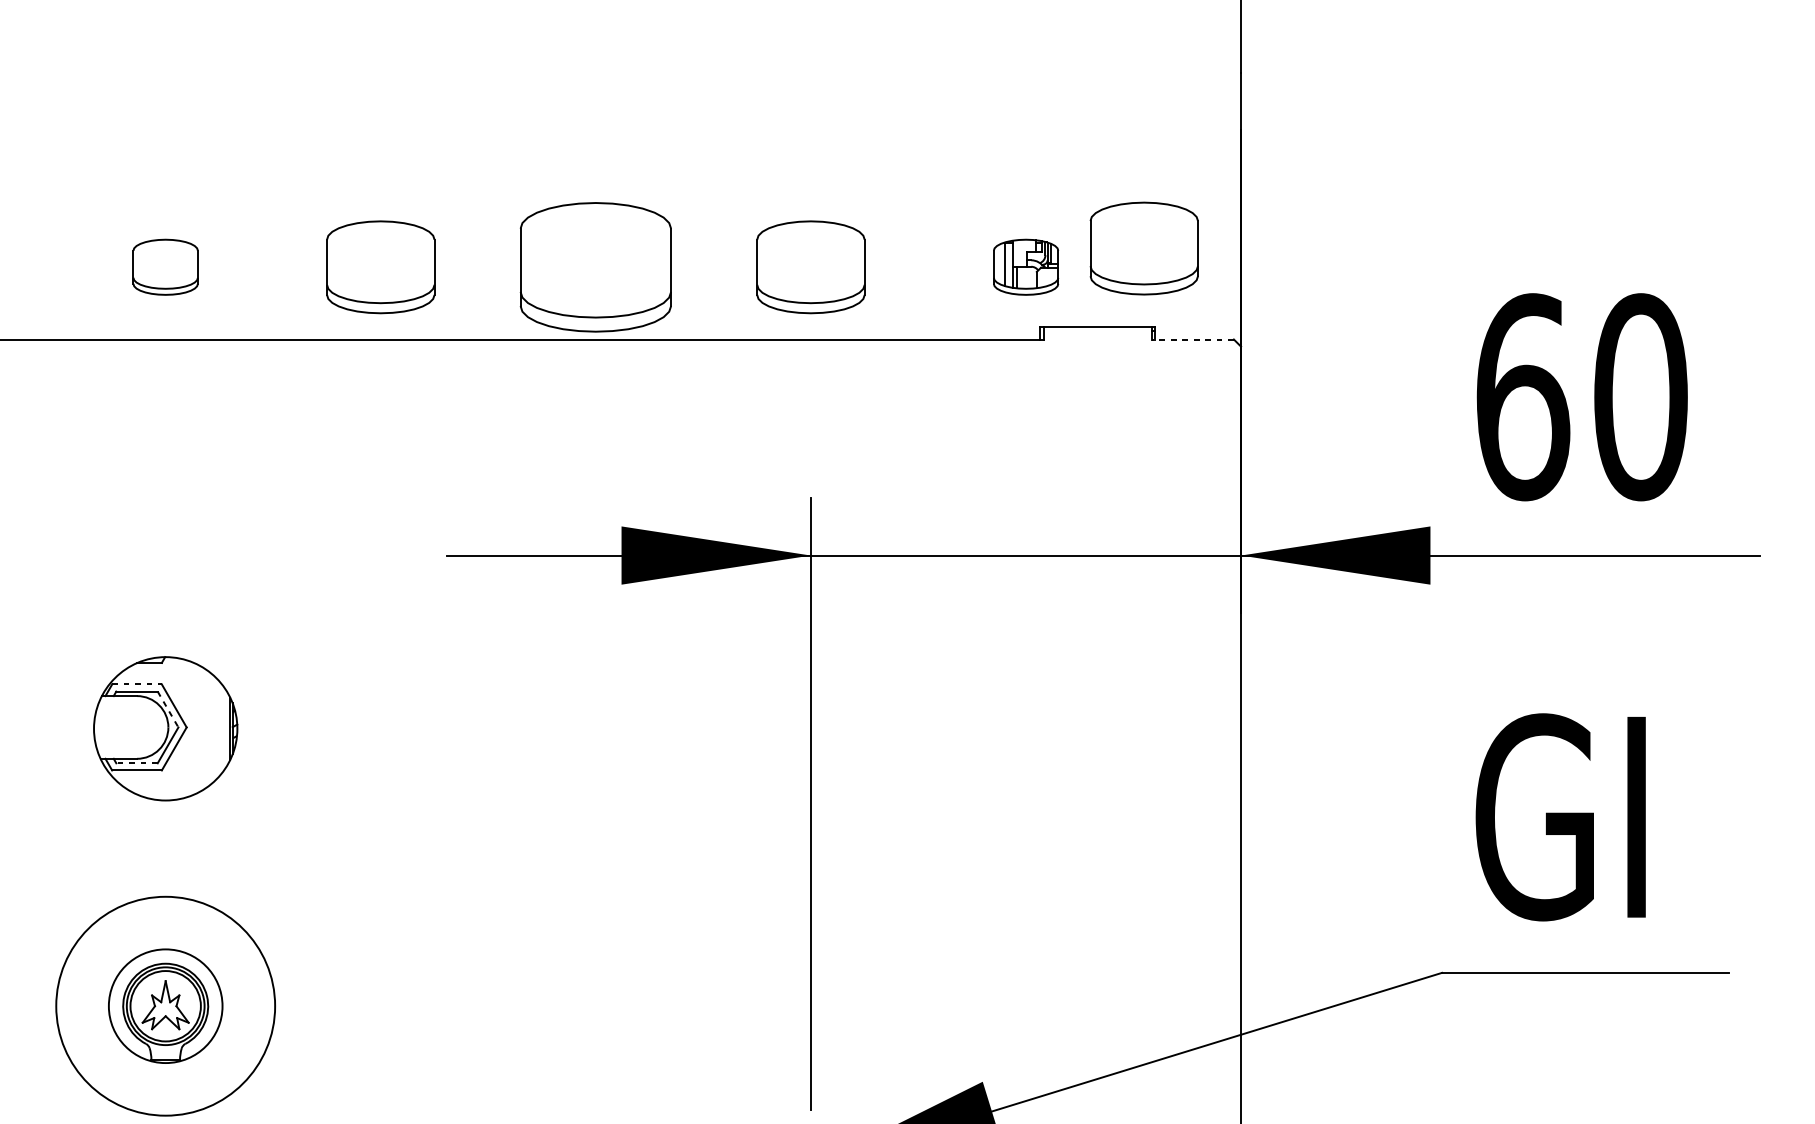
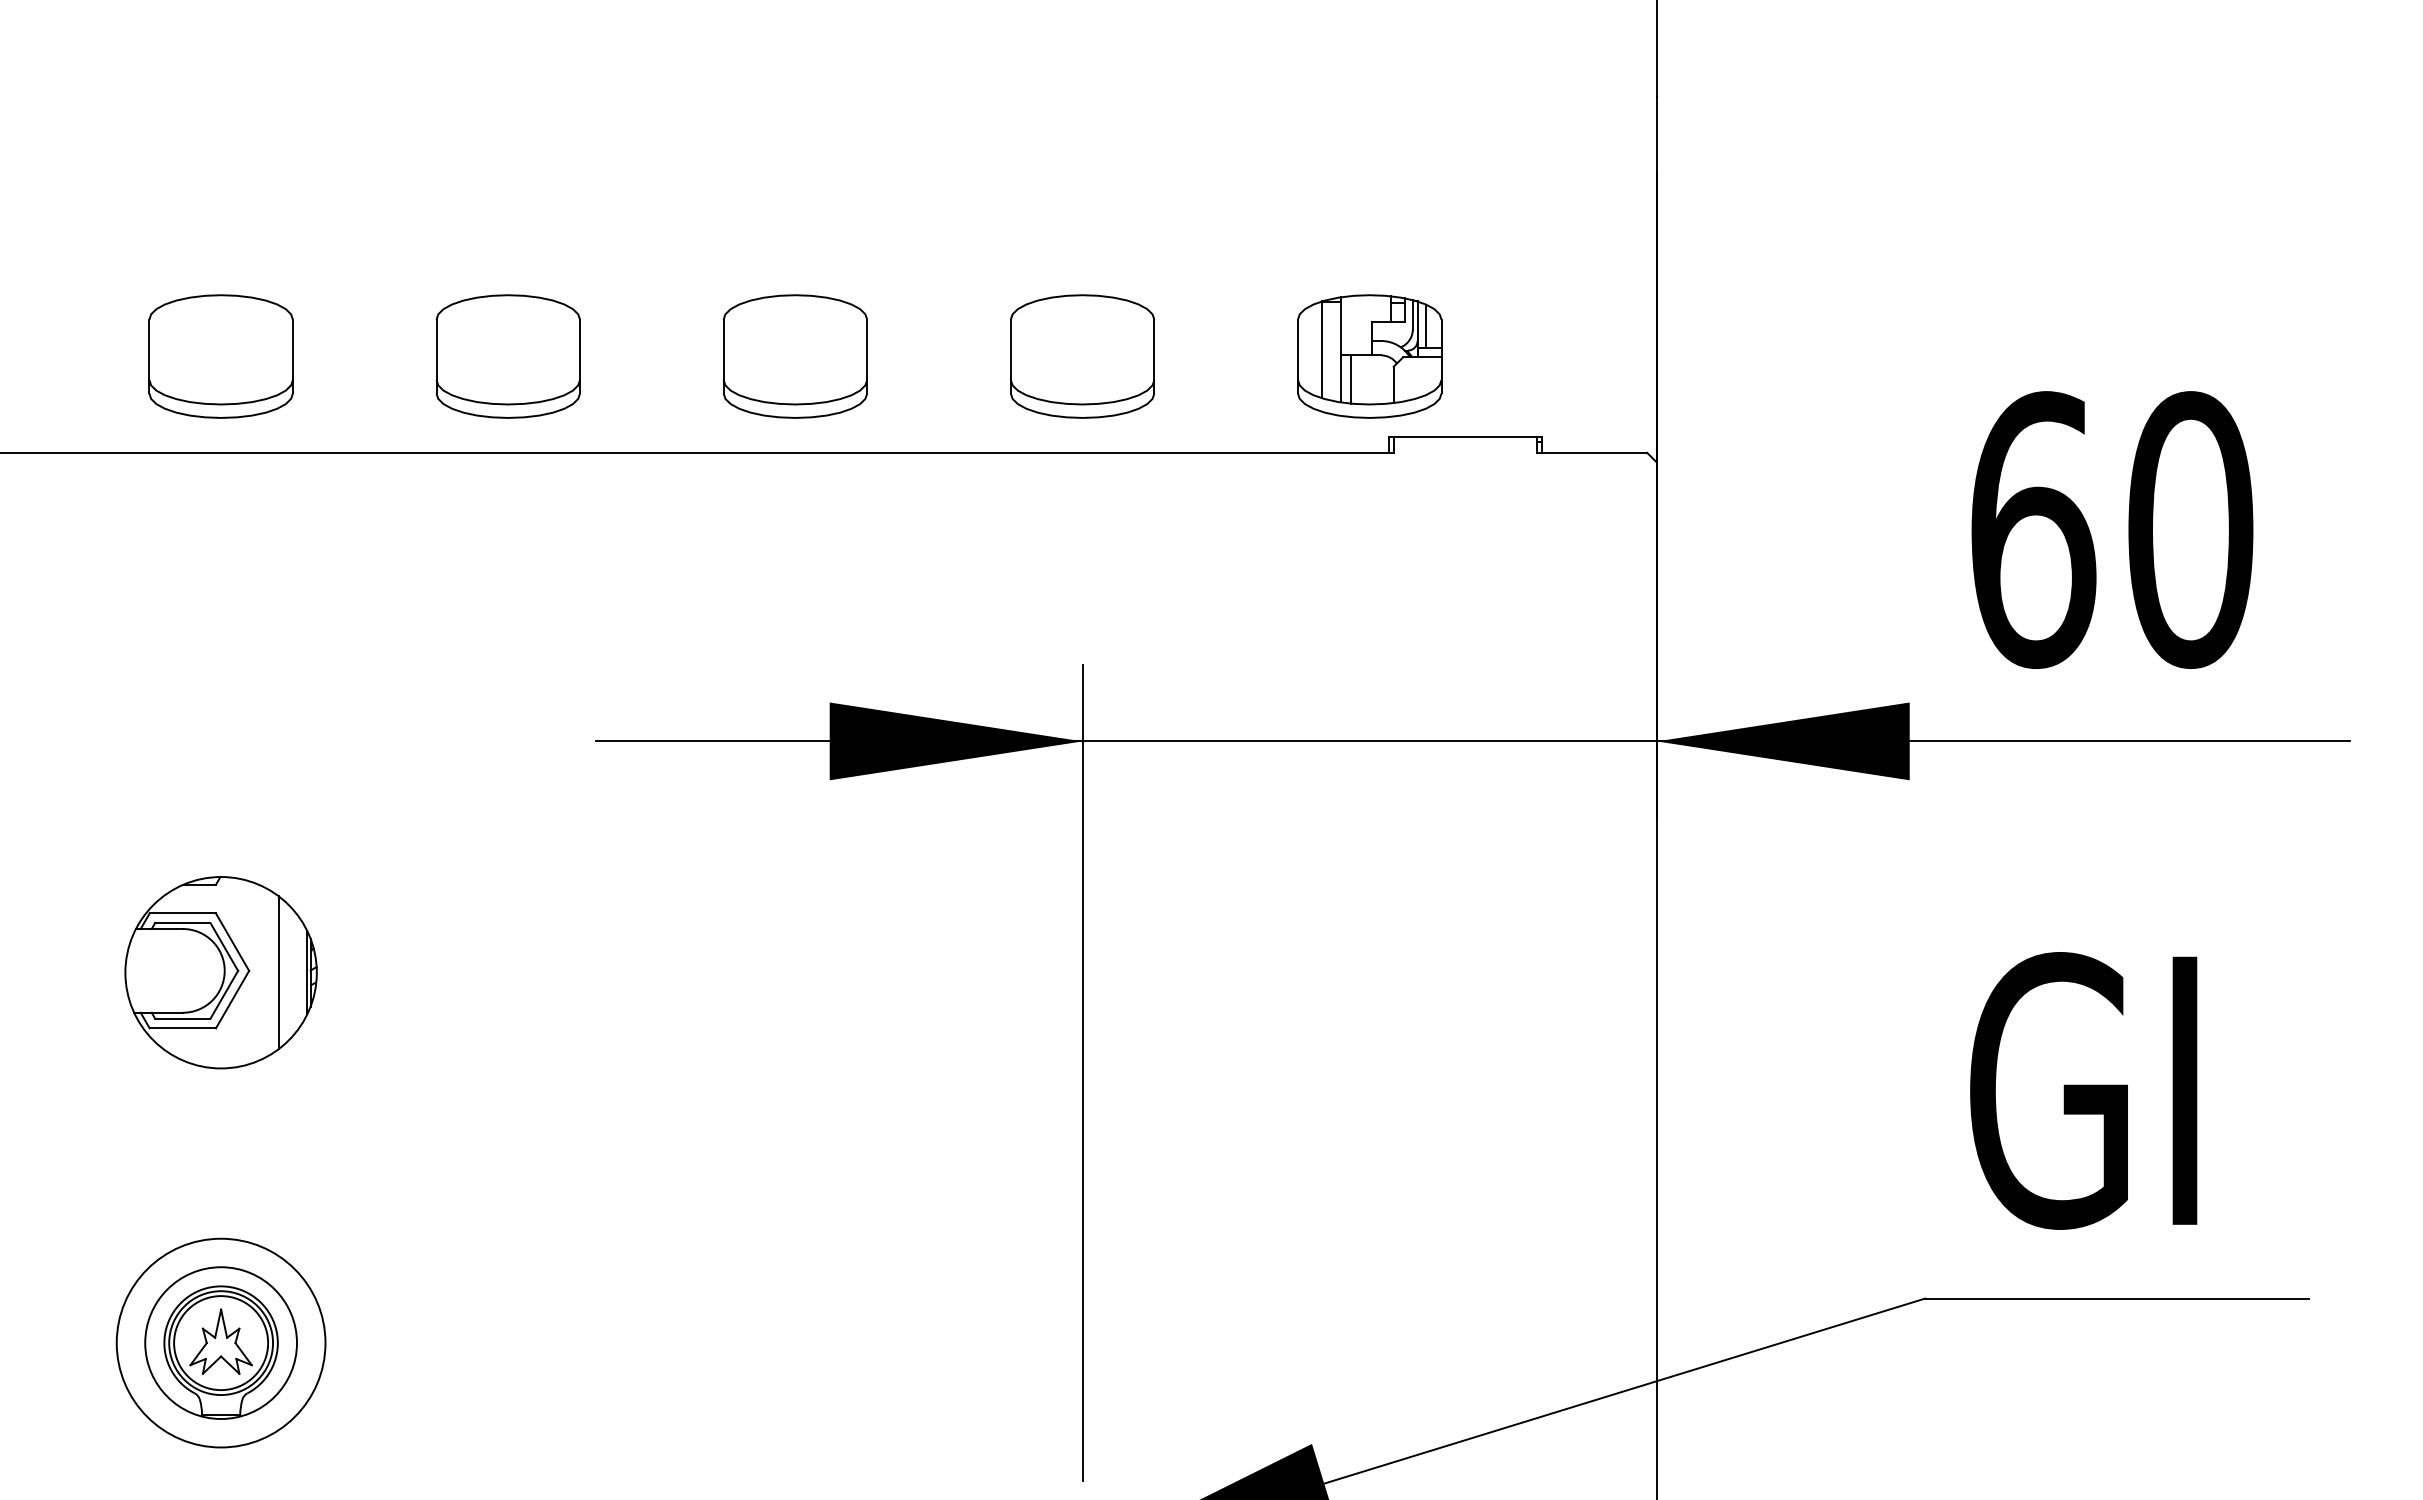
part: (1144, 248) -> (1527, 331), removed
part: (165, 267) -> (220, 356), size x1.67
part: (595, 267) -> (795, 356), size x0.71
part: (1025, 267) -> (1369, 356), size x1.67
line: (1192, 339) -> (1591, 452), dashed -> solid
line: (137, 684) -> (183, 913), dashed -> solid
line: (168, 709) -> (224, 946), dashed -> solid
line: (208, 728) -> (278, 972), added
line: (136, 763) -> (182, 1018), dashed -> solid
circle: (165, 1005) -> (220, 1342), size x0.71

